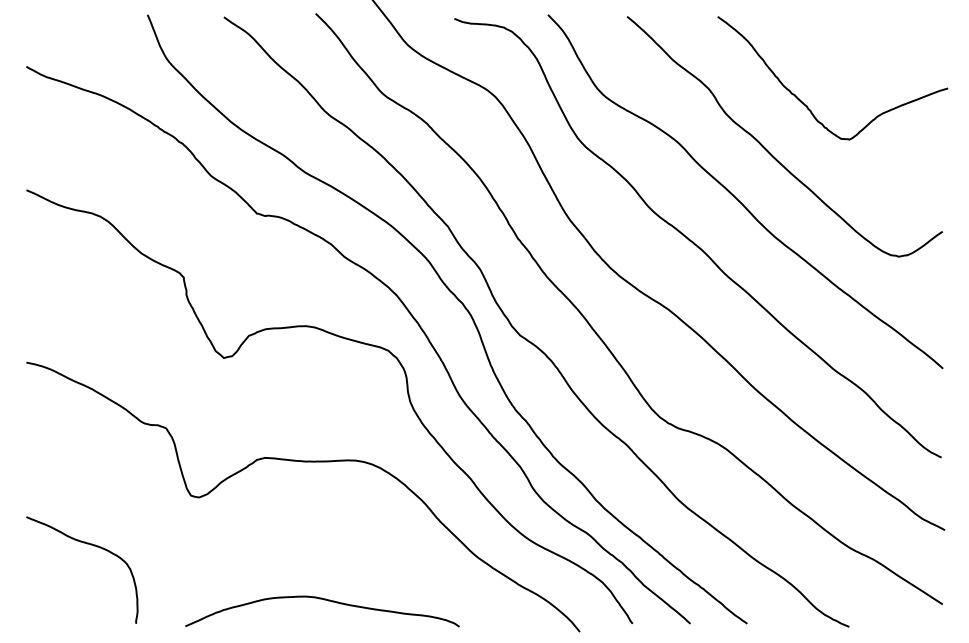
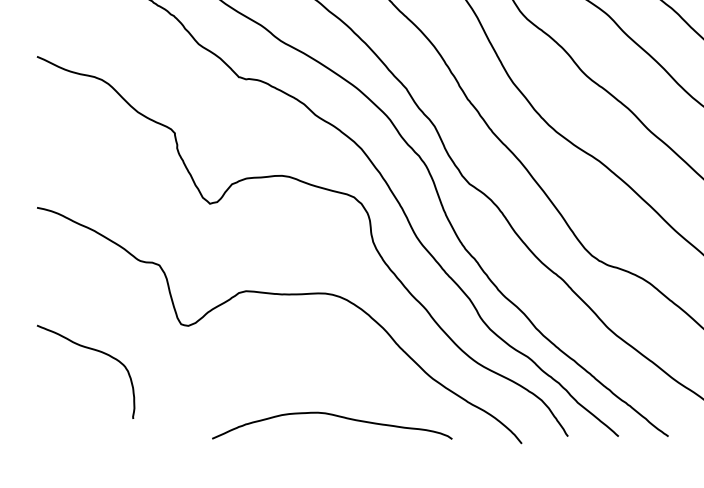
curve: (90, 545) -> (93, 350), moved
curve: (324, 600) -> (334, 416), moved

